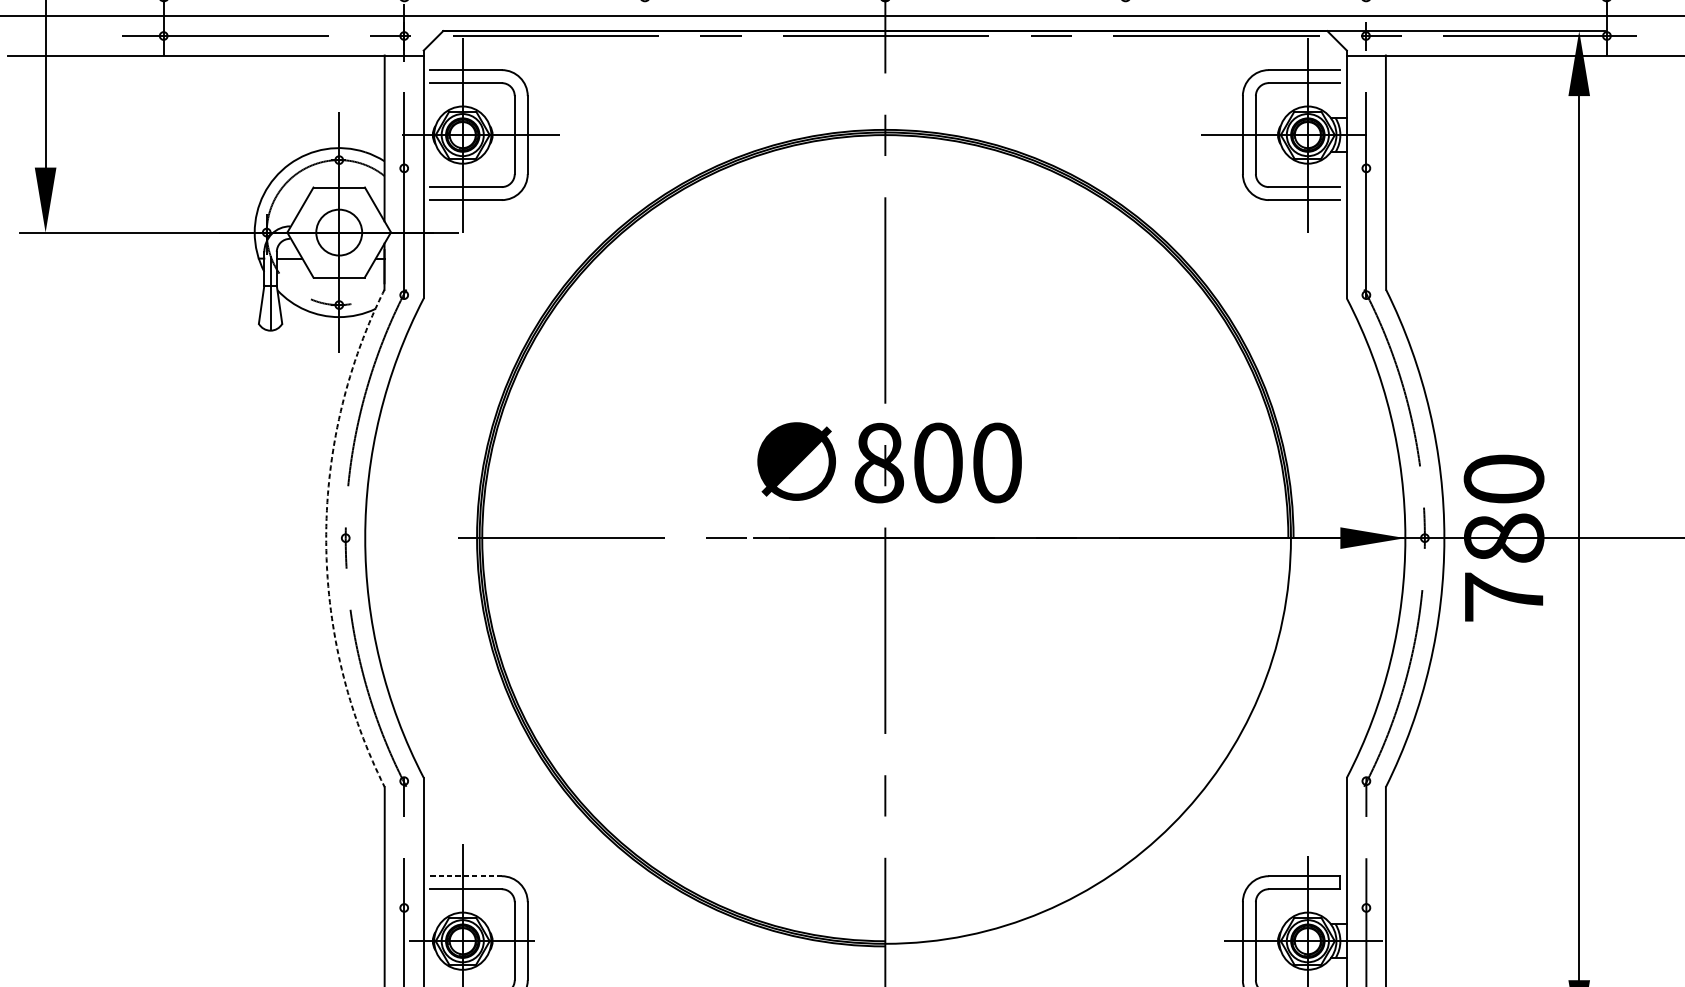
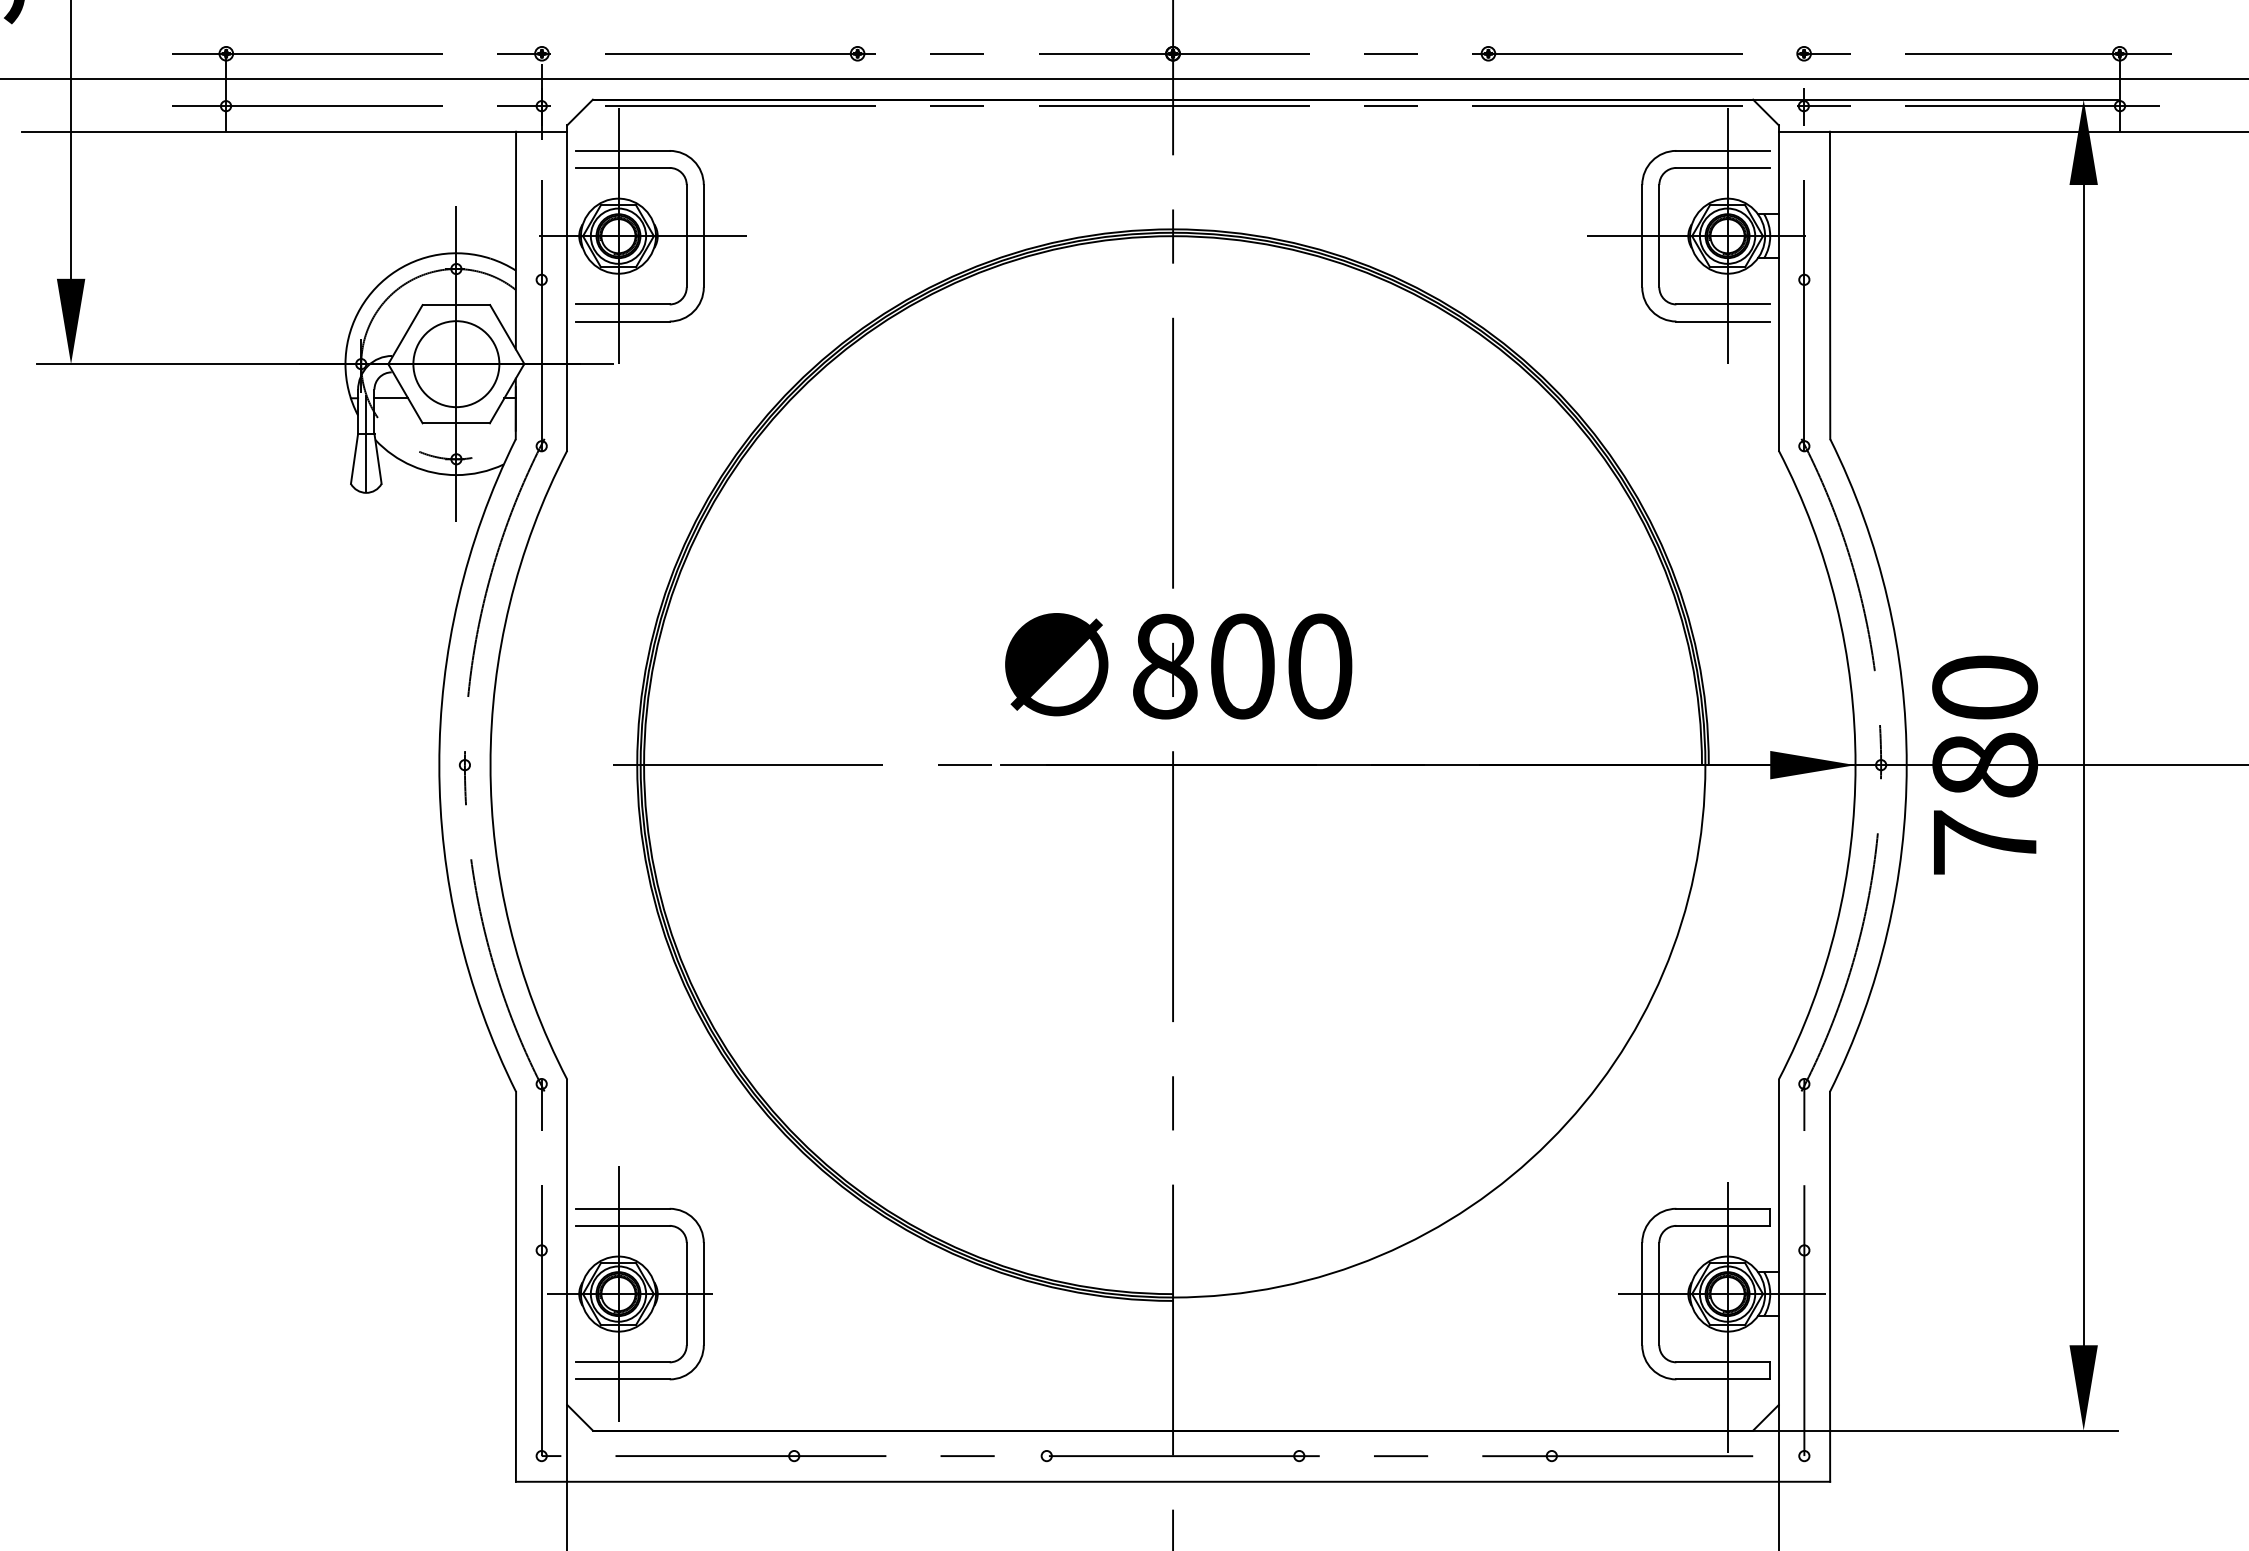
circle: (339, 232) -> (456, 364), size x1.43
arc: (326, 538) -> (439, 765), dashed -> solid
line: (465, 875) -> (622, 1208), dashed -> solid

